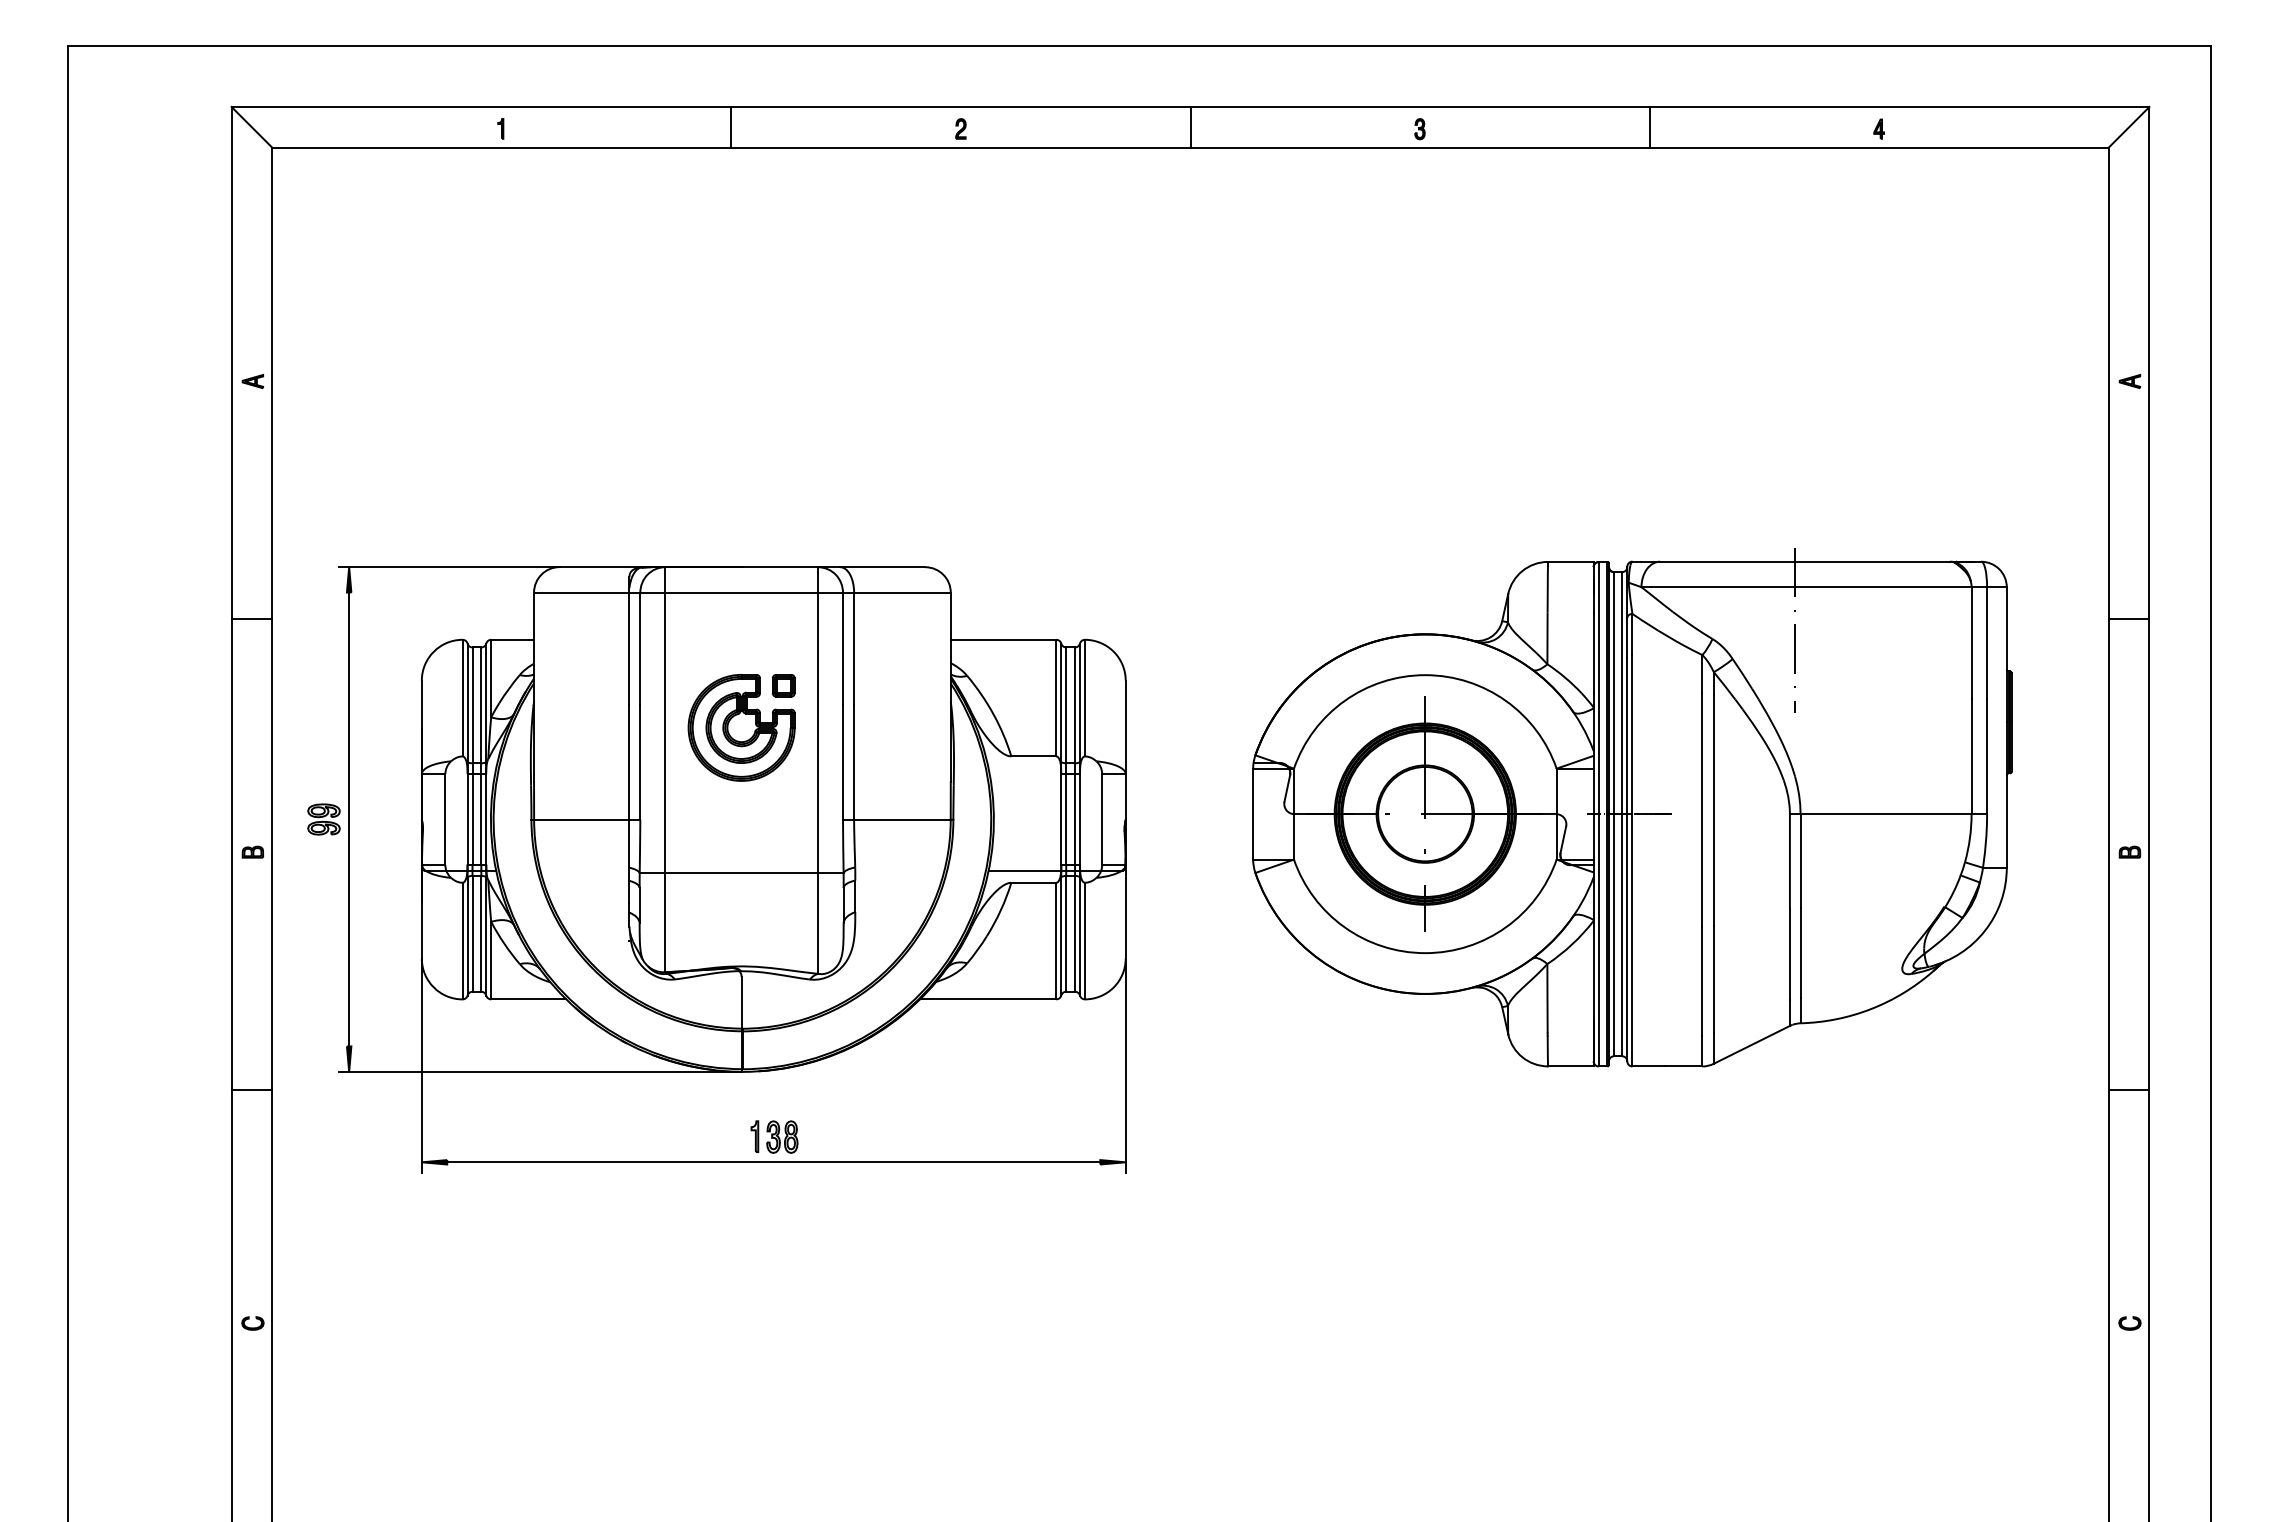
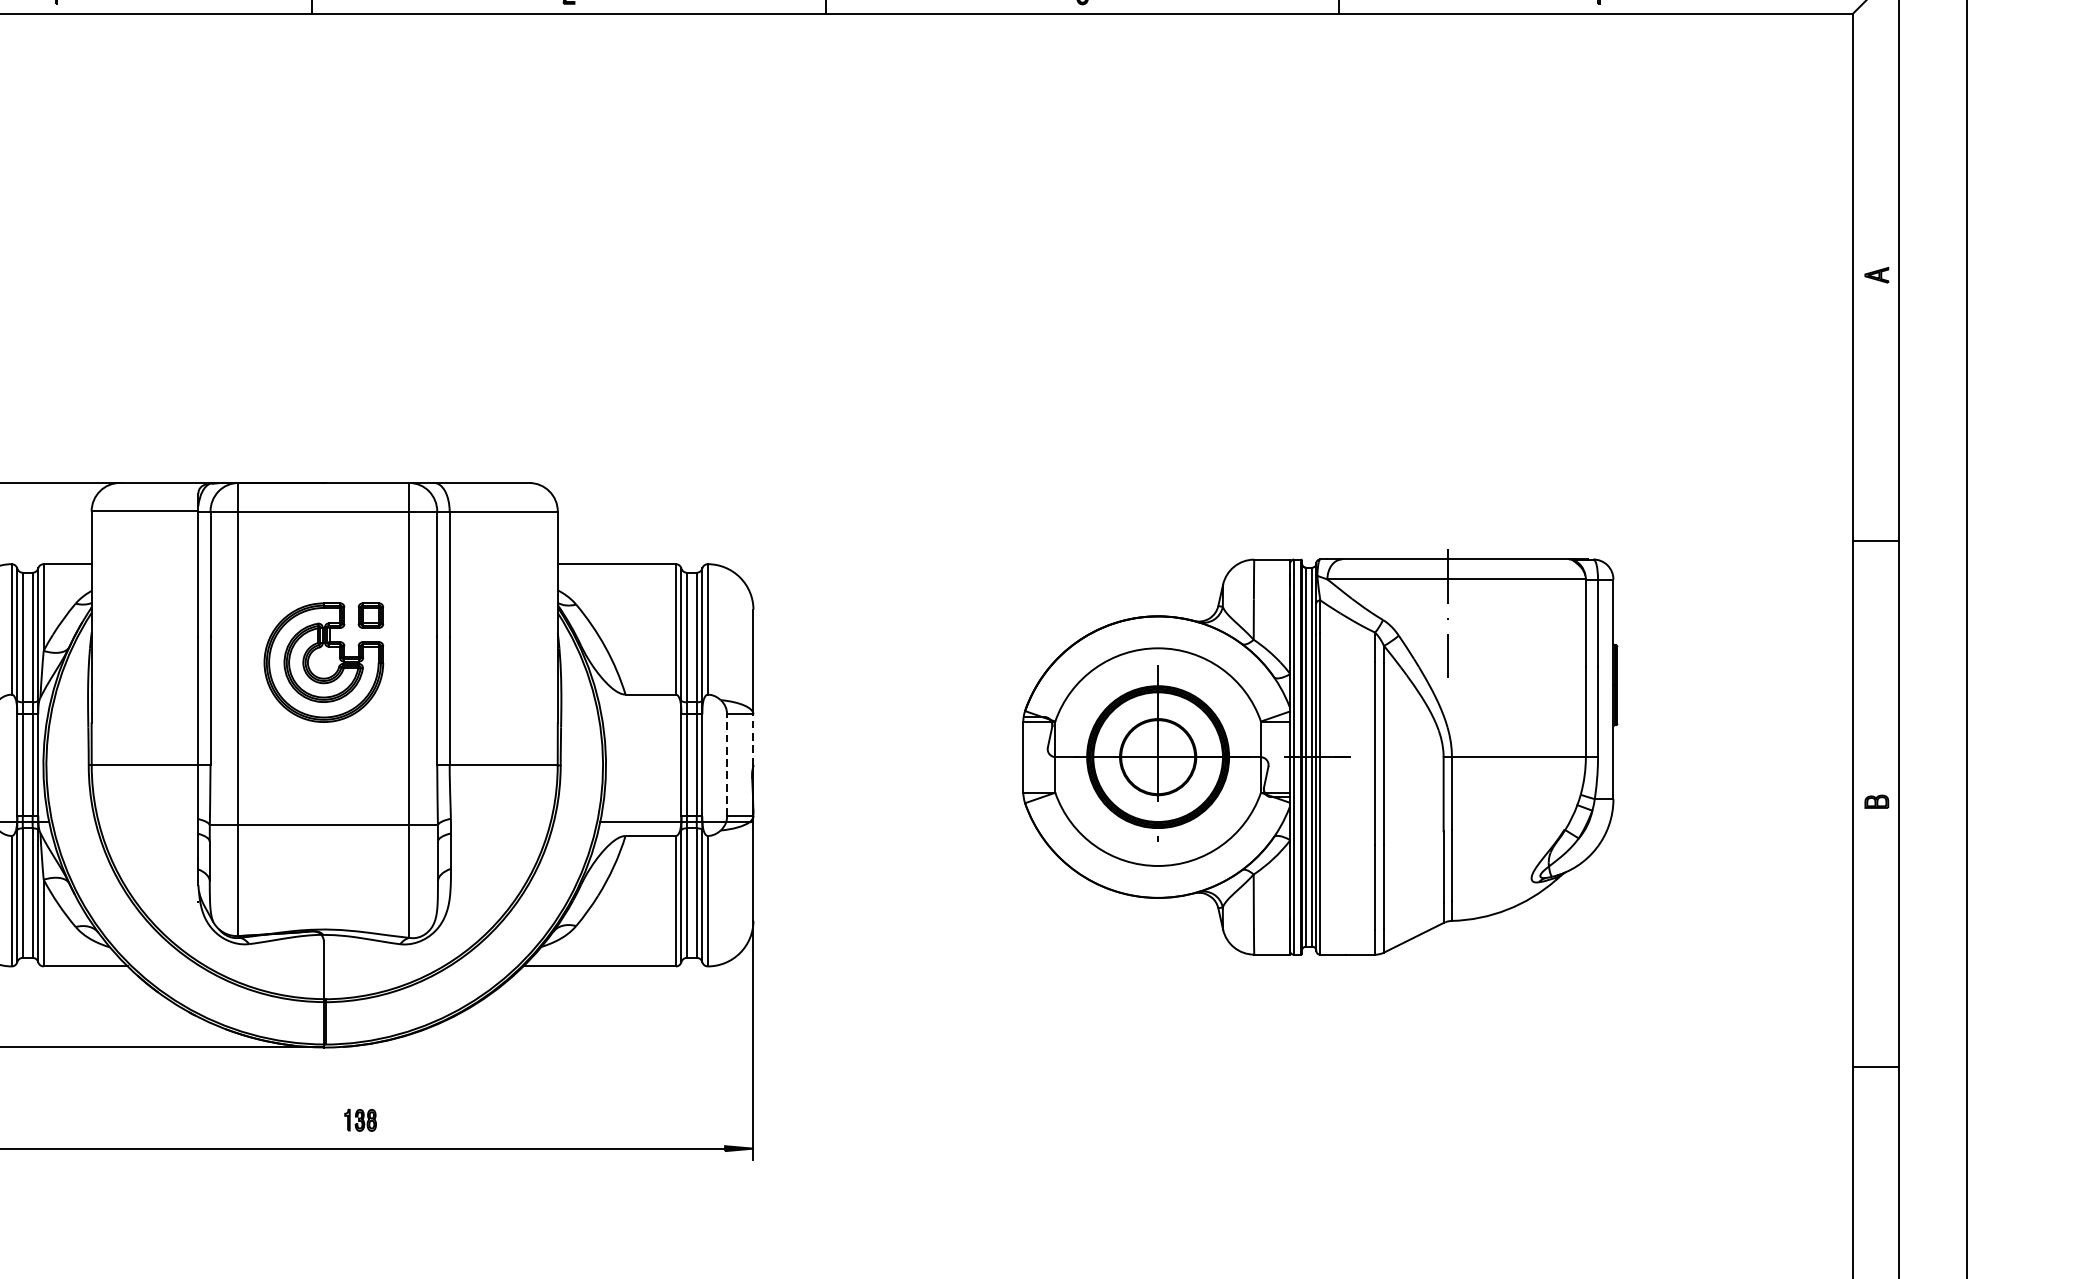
line: (1125, 796) -> (753, 739), solid -> dashed
part: (1632, 807) -> (1320, 751), size x0.7
line: (1102, 819) -> (727, 765), solid -> dashed
part: (774, 1136) -> (360, 1119), size x0.6

